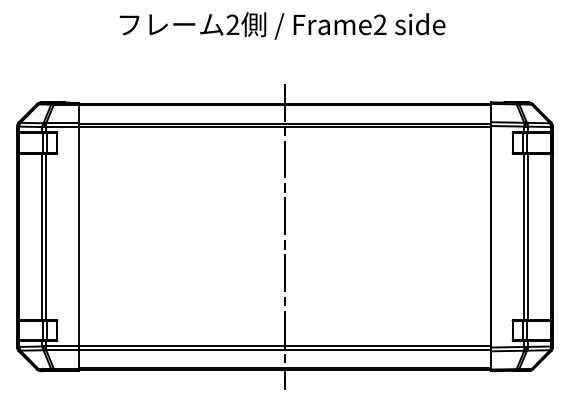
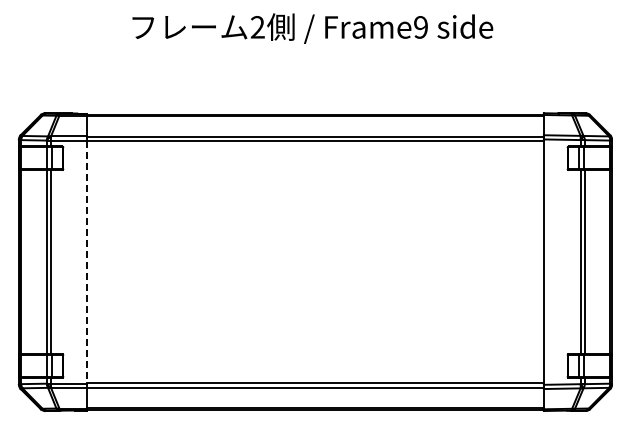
text: (379, 24) -> (420, 27), Frame2 -> Frame9
line: (285, 236) -> (315, 261), removed
line: (79, 237) -> (87, 262), solid -> dashed

